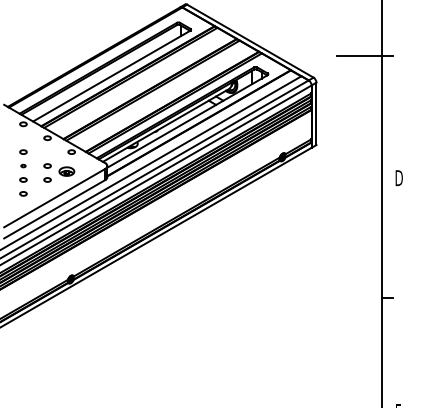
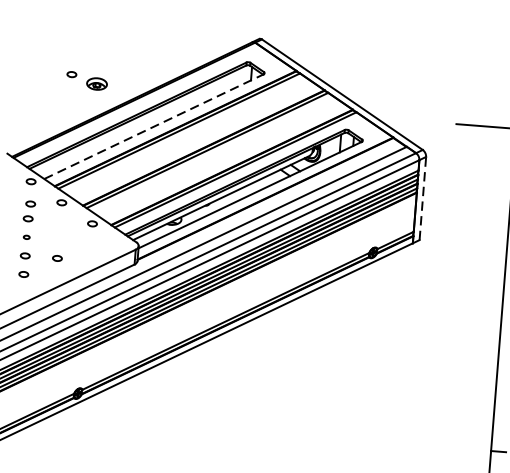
line: (111, 76) -> (153, 127), solid -> dashed
line: (316, 113) -> (422, 198), solid -> dashed
part: (24, 140) -> (30, 203), added
part: (59, 169) -> (87, 80), moved

